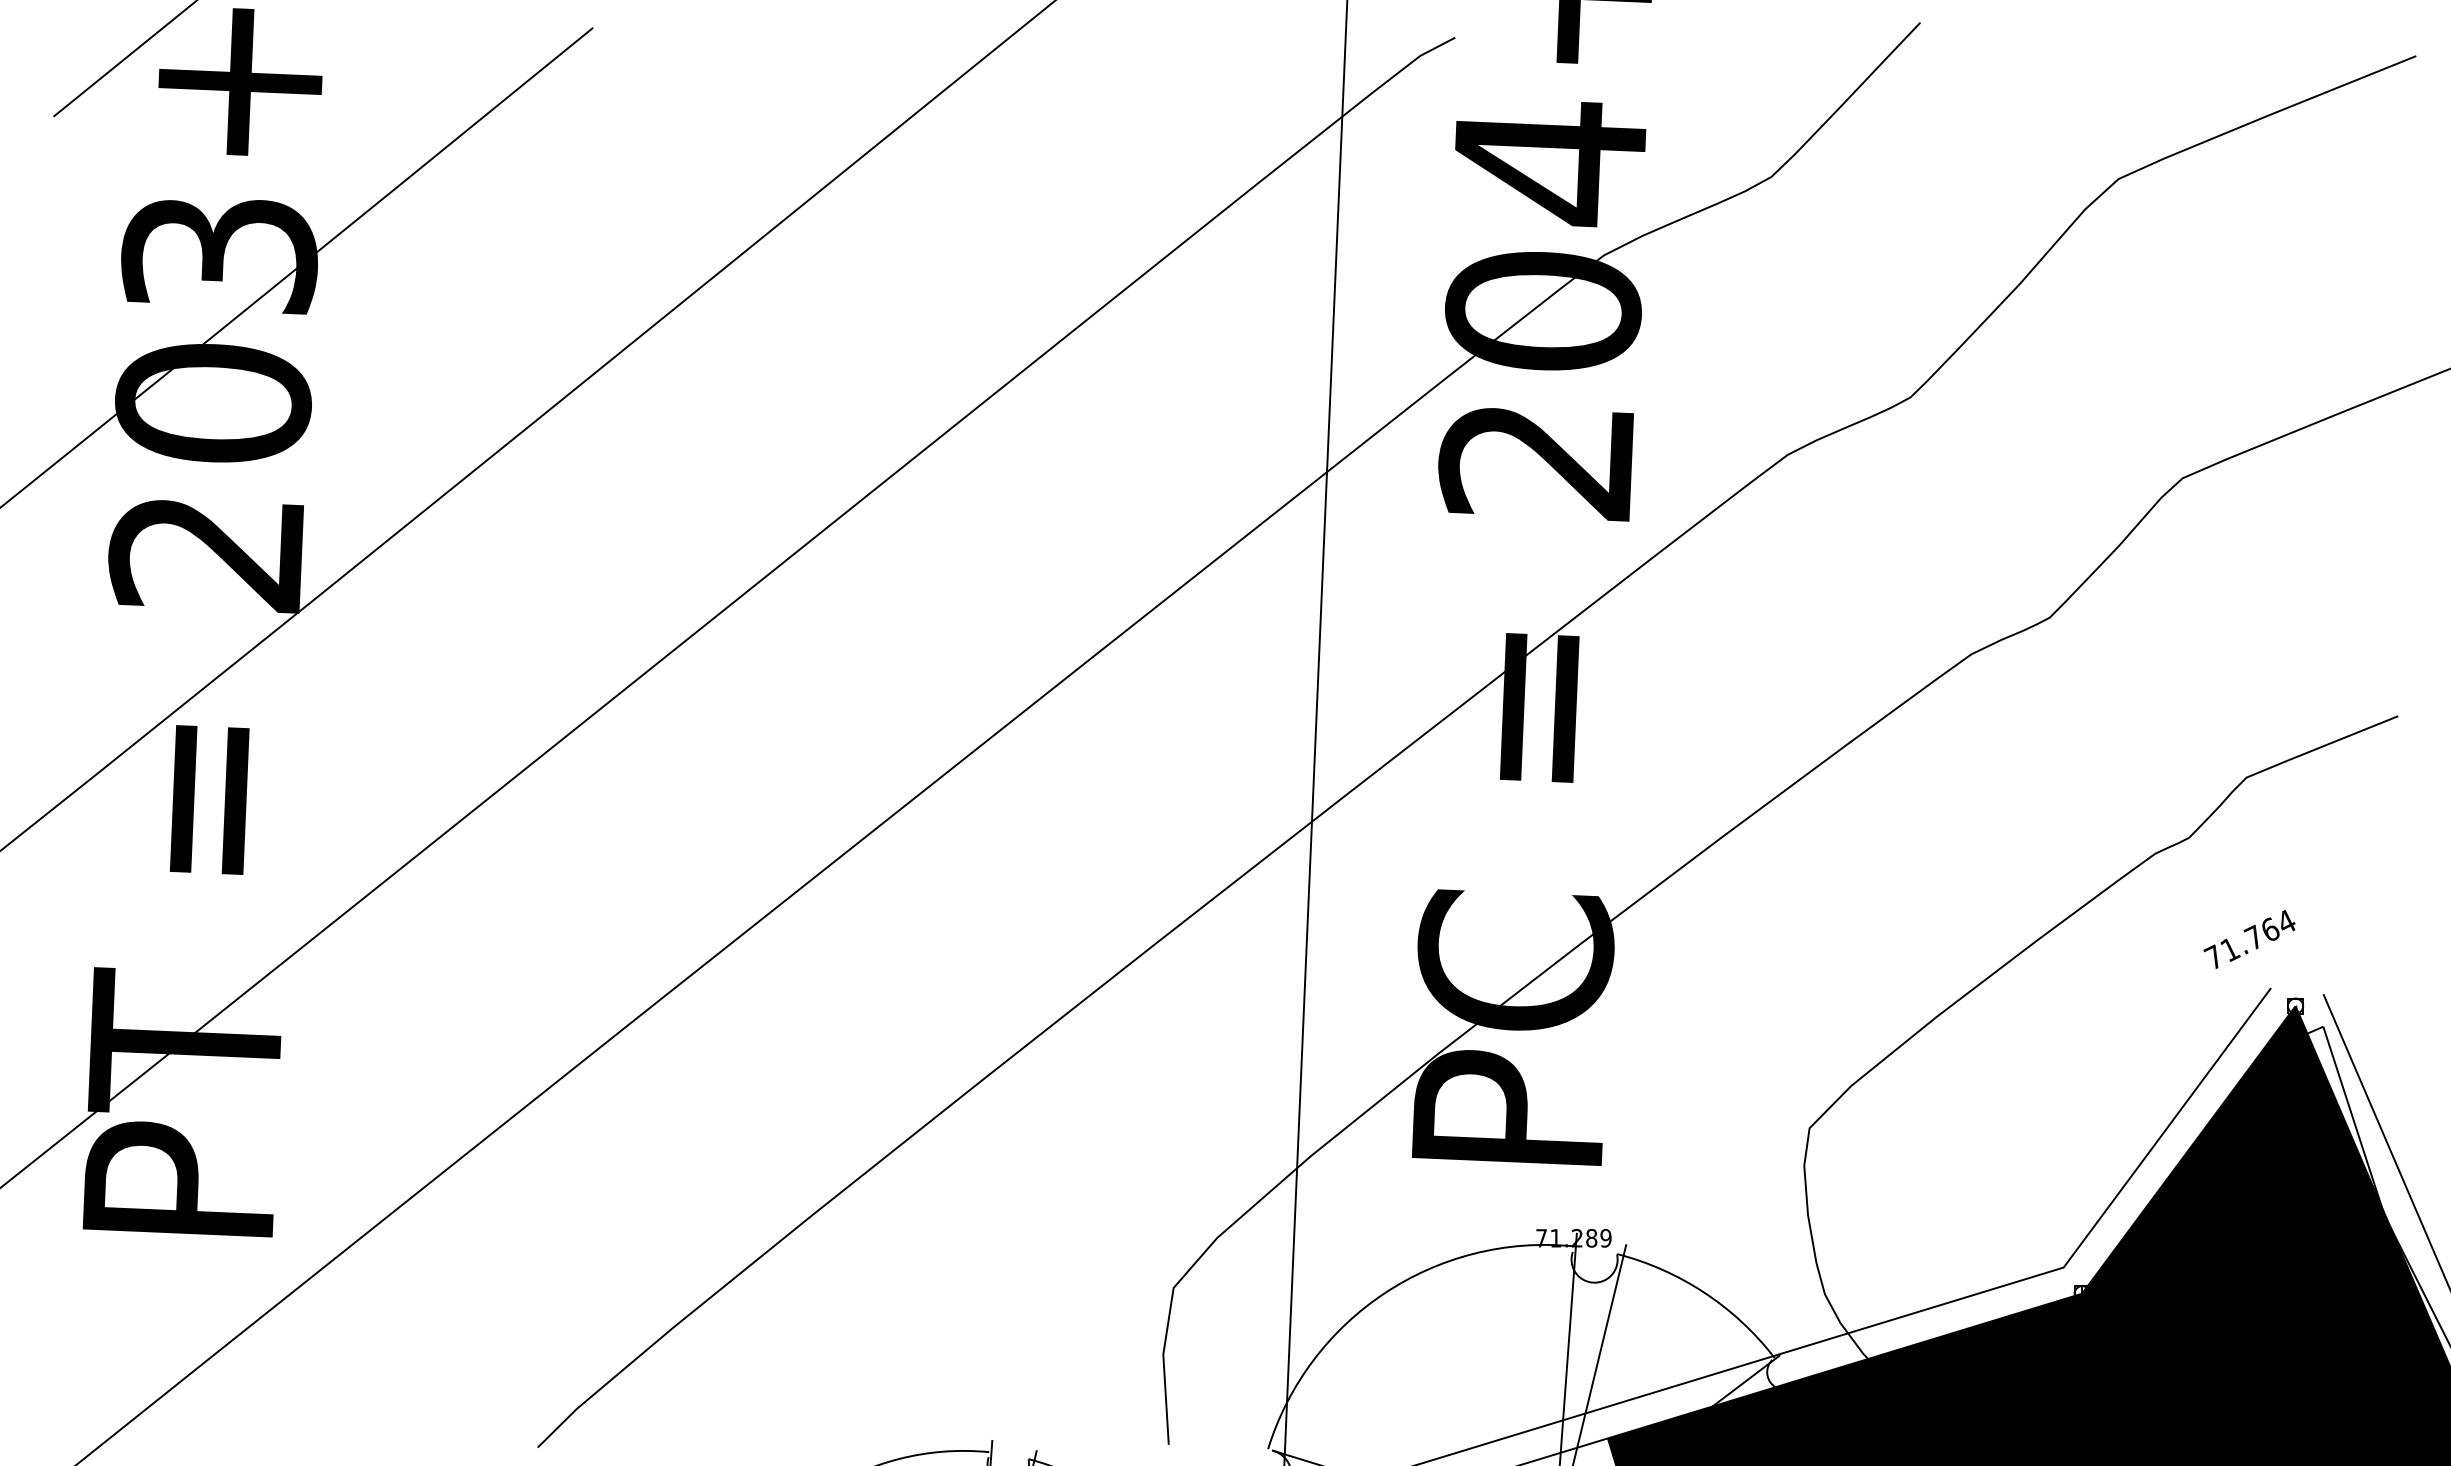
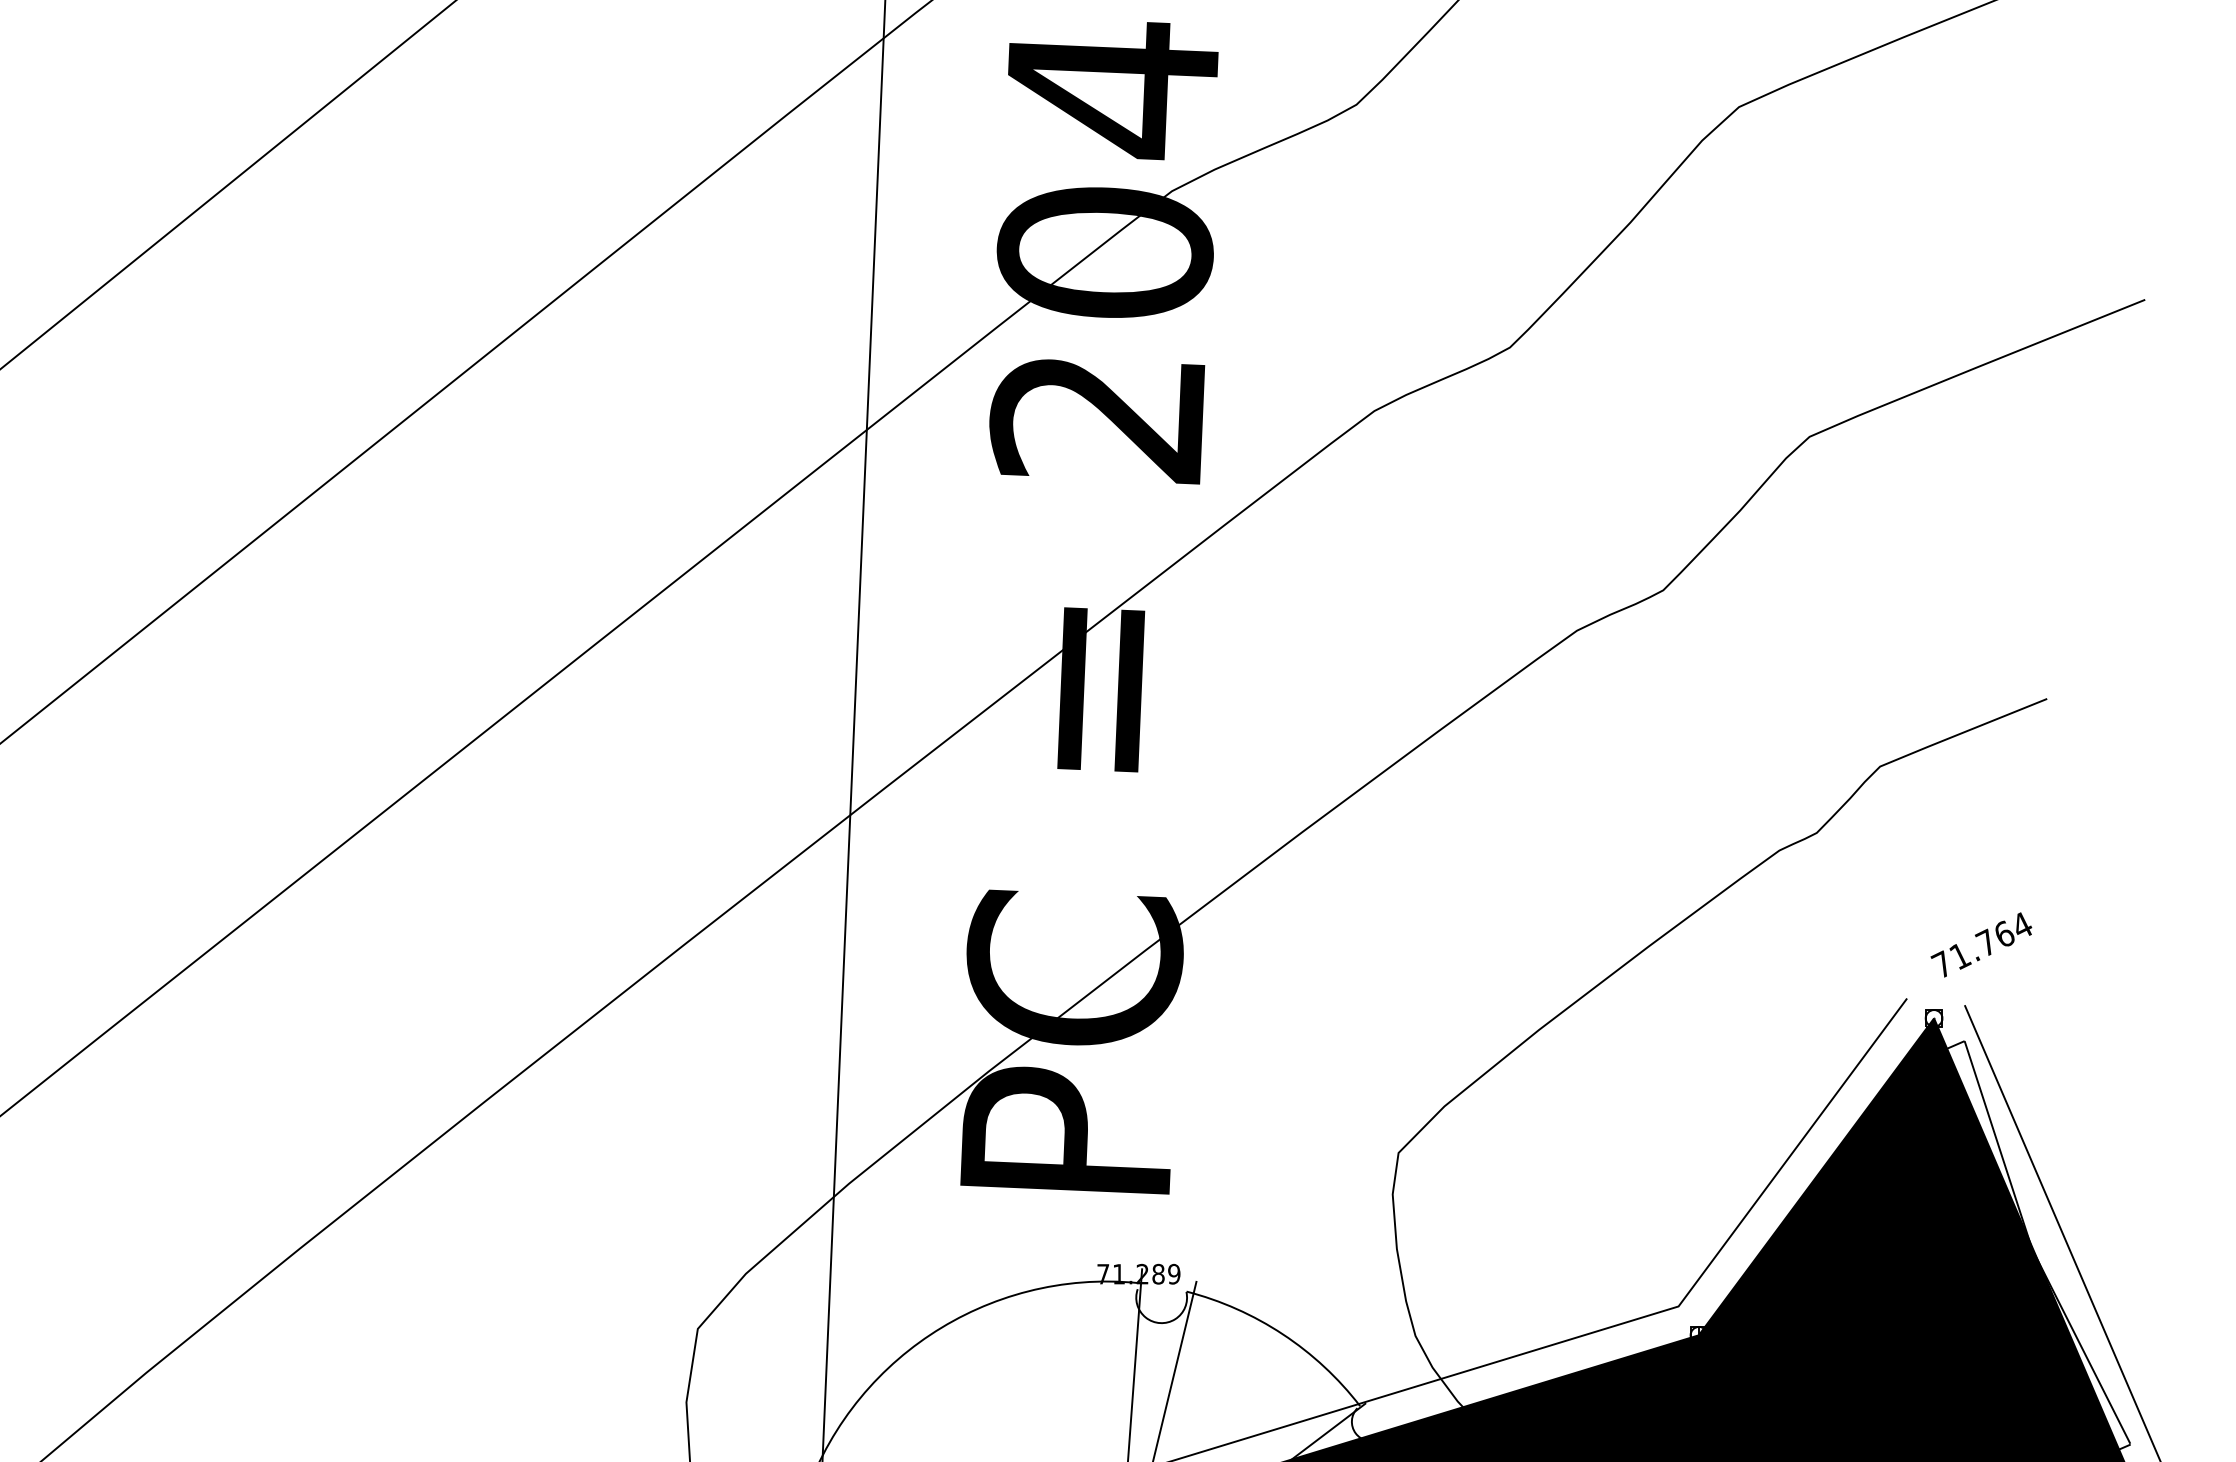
text: (2249, 939) -> (1981, 944), moved

